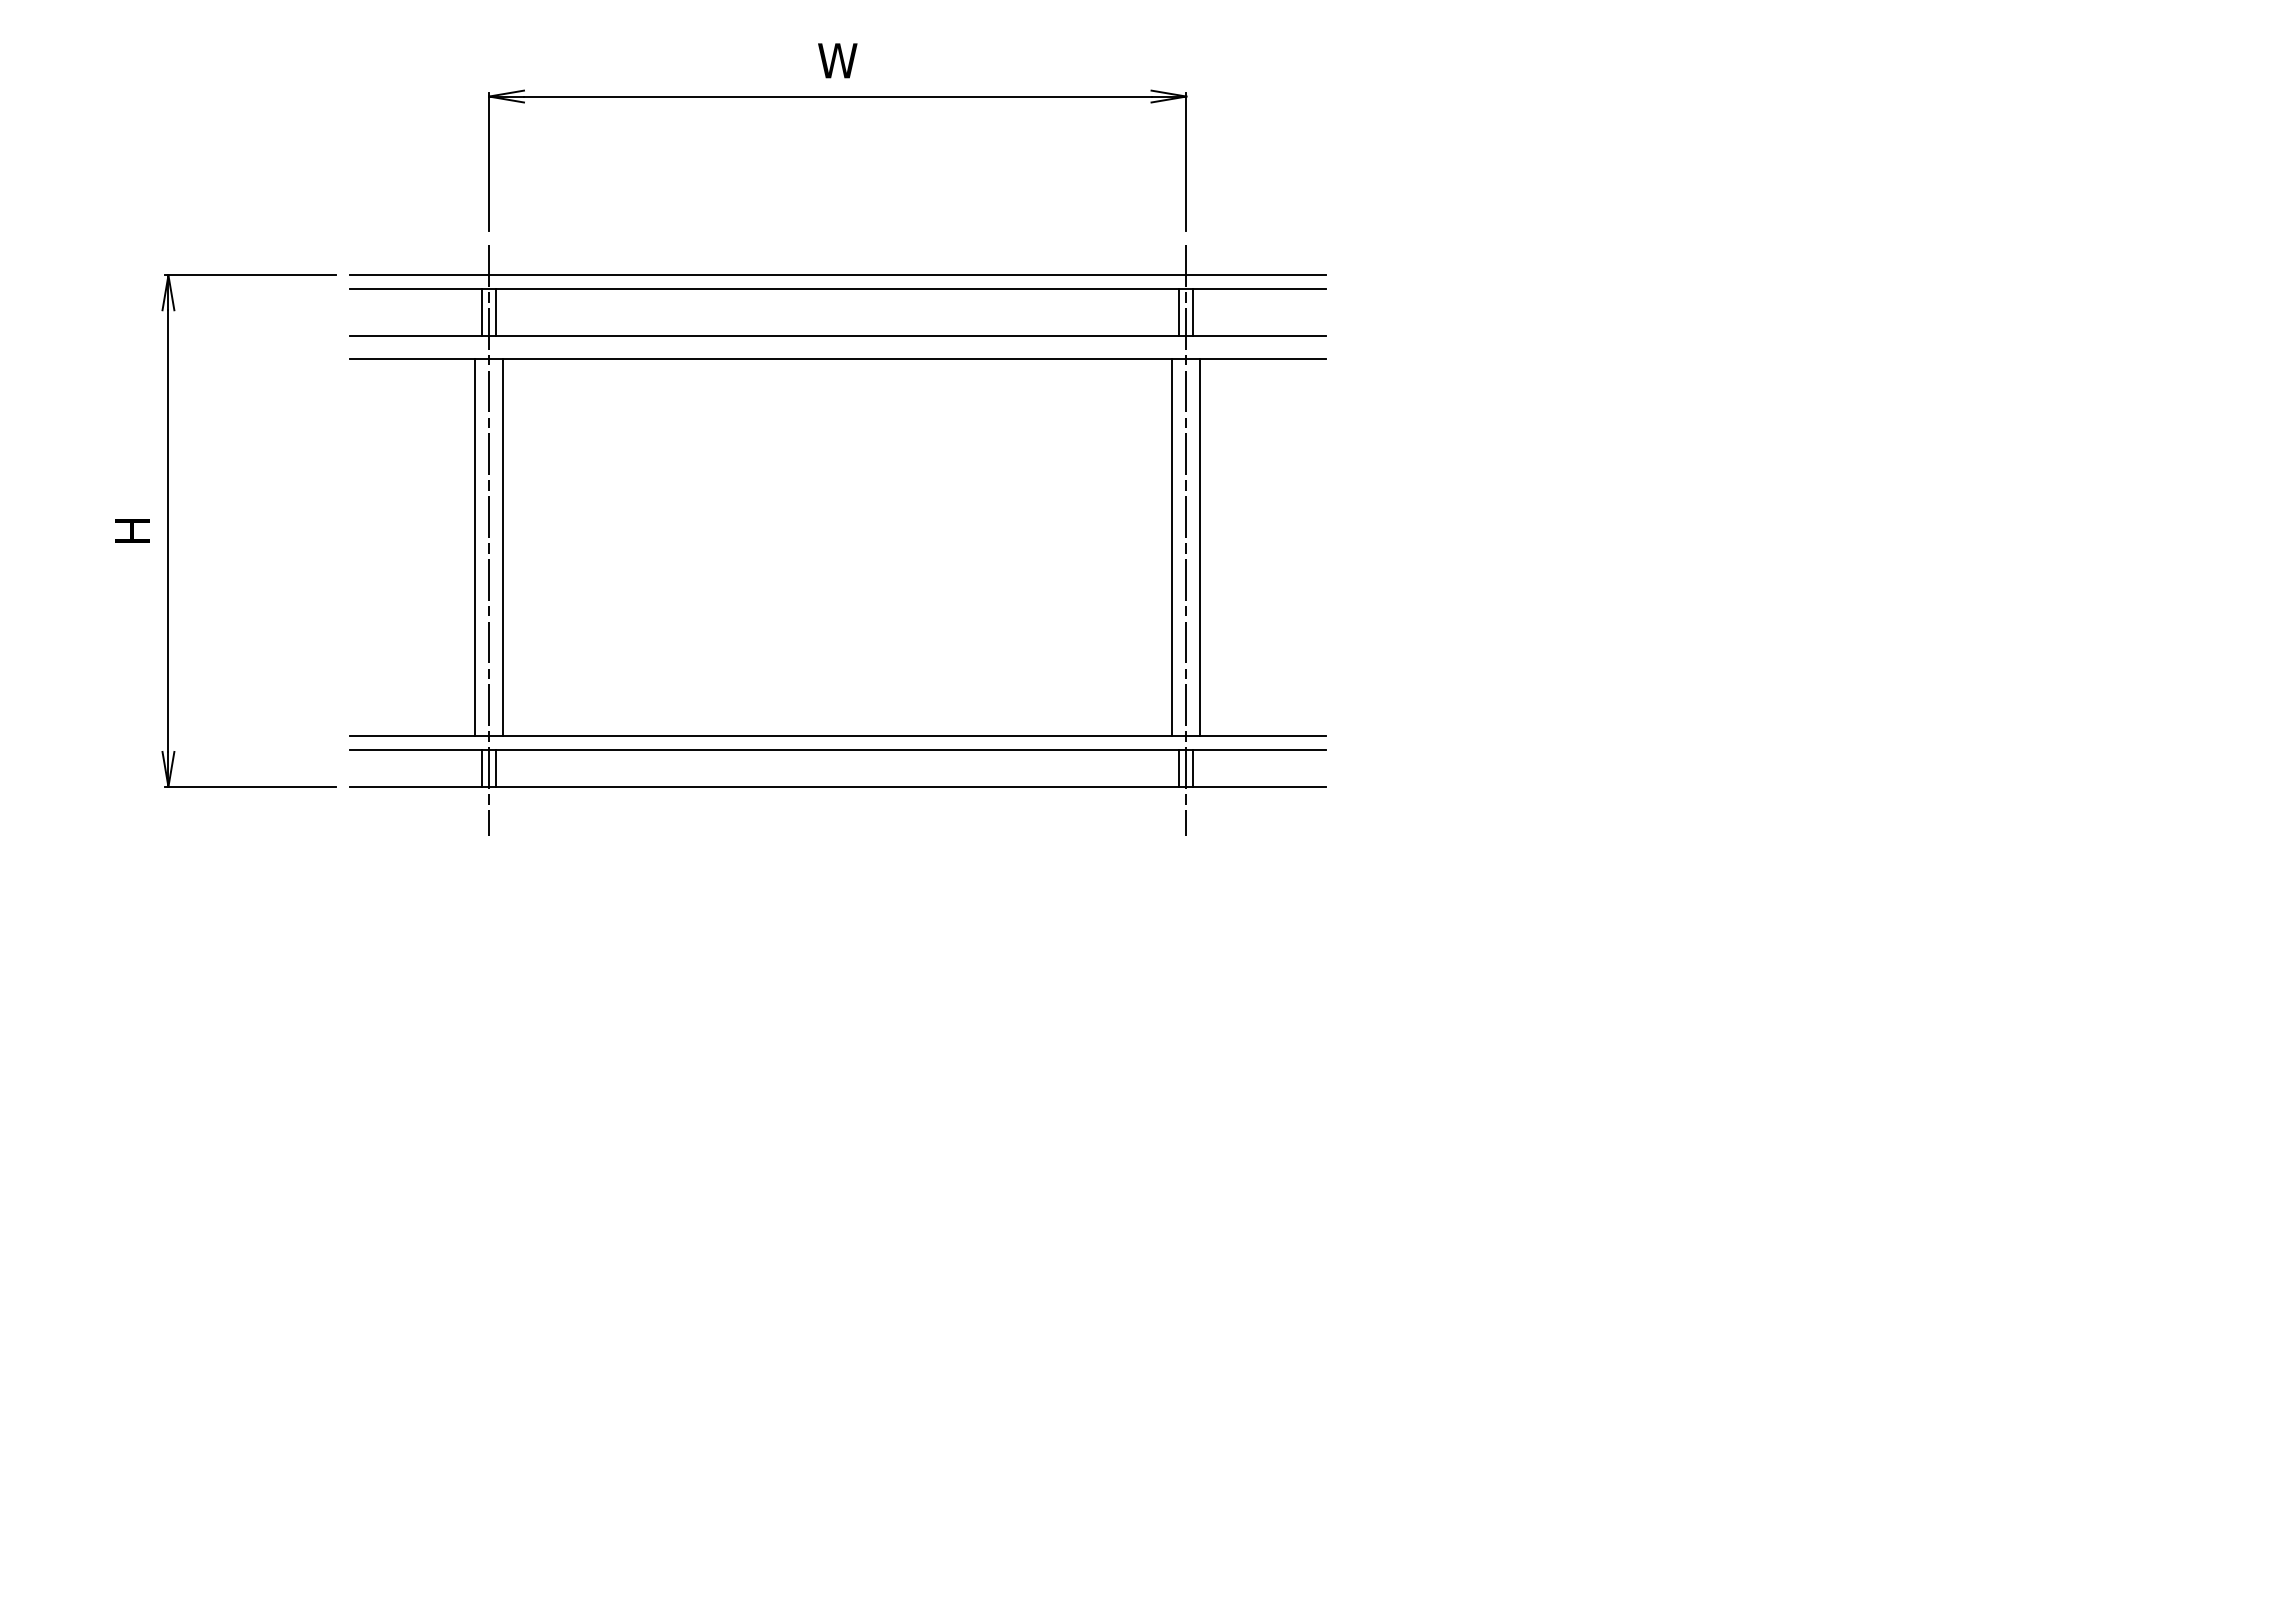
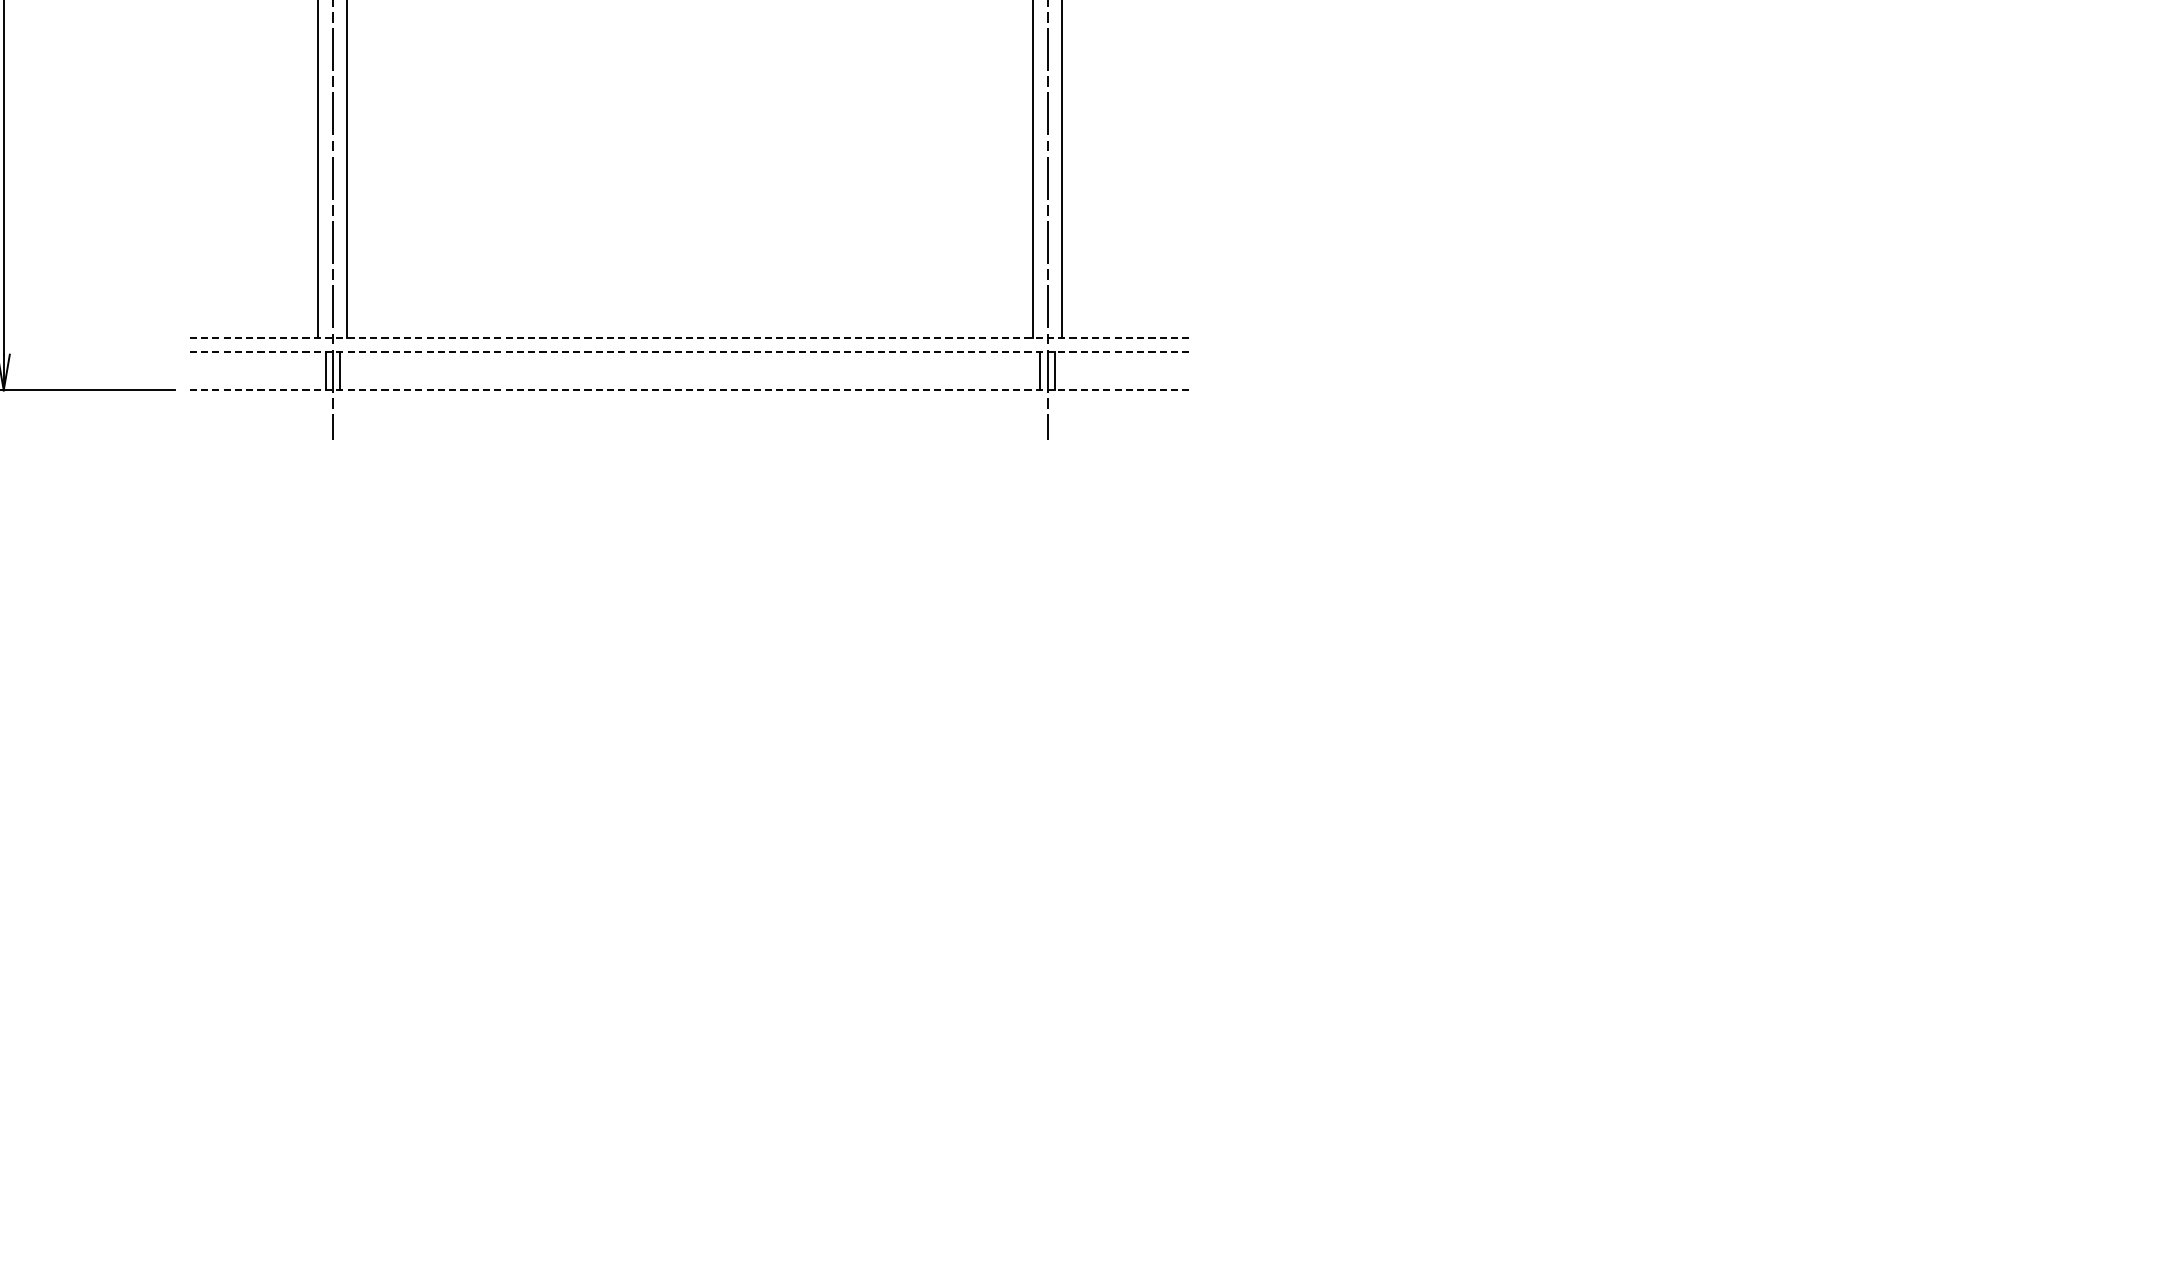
line: (838, 735) -> (690, 337), solid -> dashed
line: (838, 749) -> (690, 352), solid -> dashed
line: (838, 786) -> (690, 390), solid -> dashed

